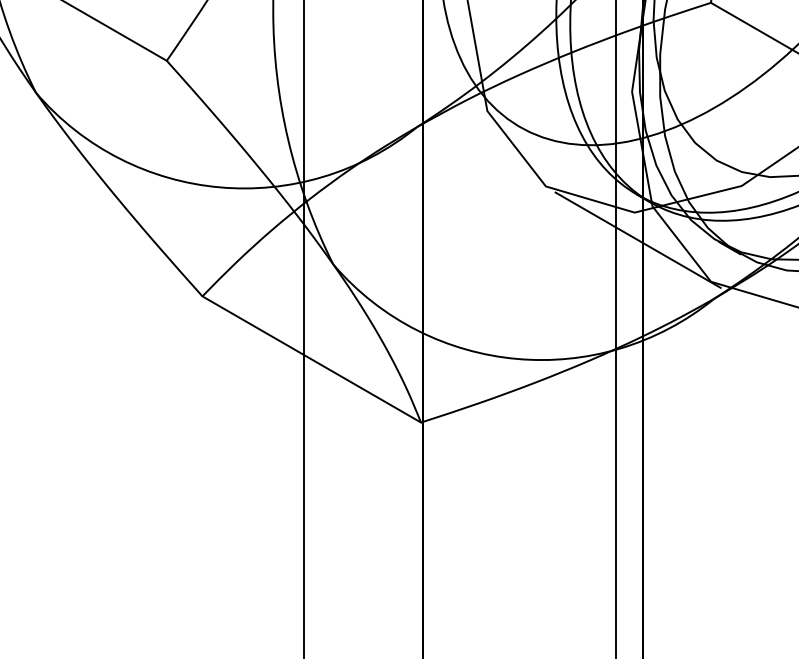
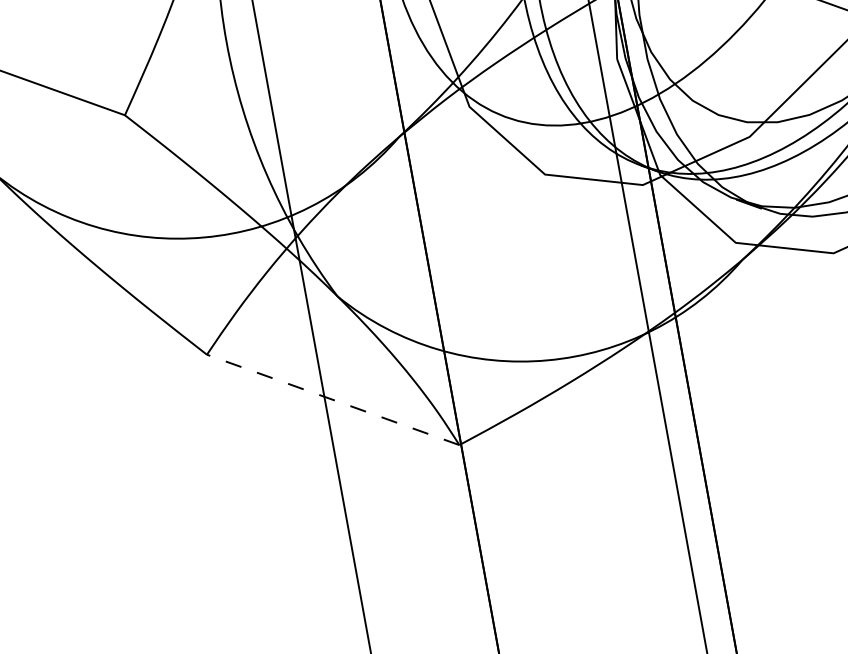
line: (637, 239) -> (650, 212), removed
line: (311, 359) -> (332, 399), solid -> dashed

